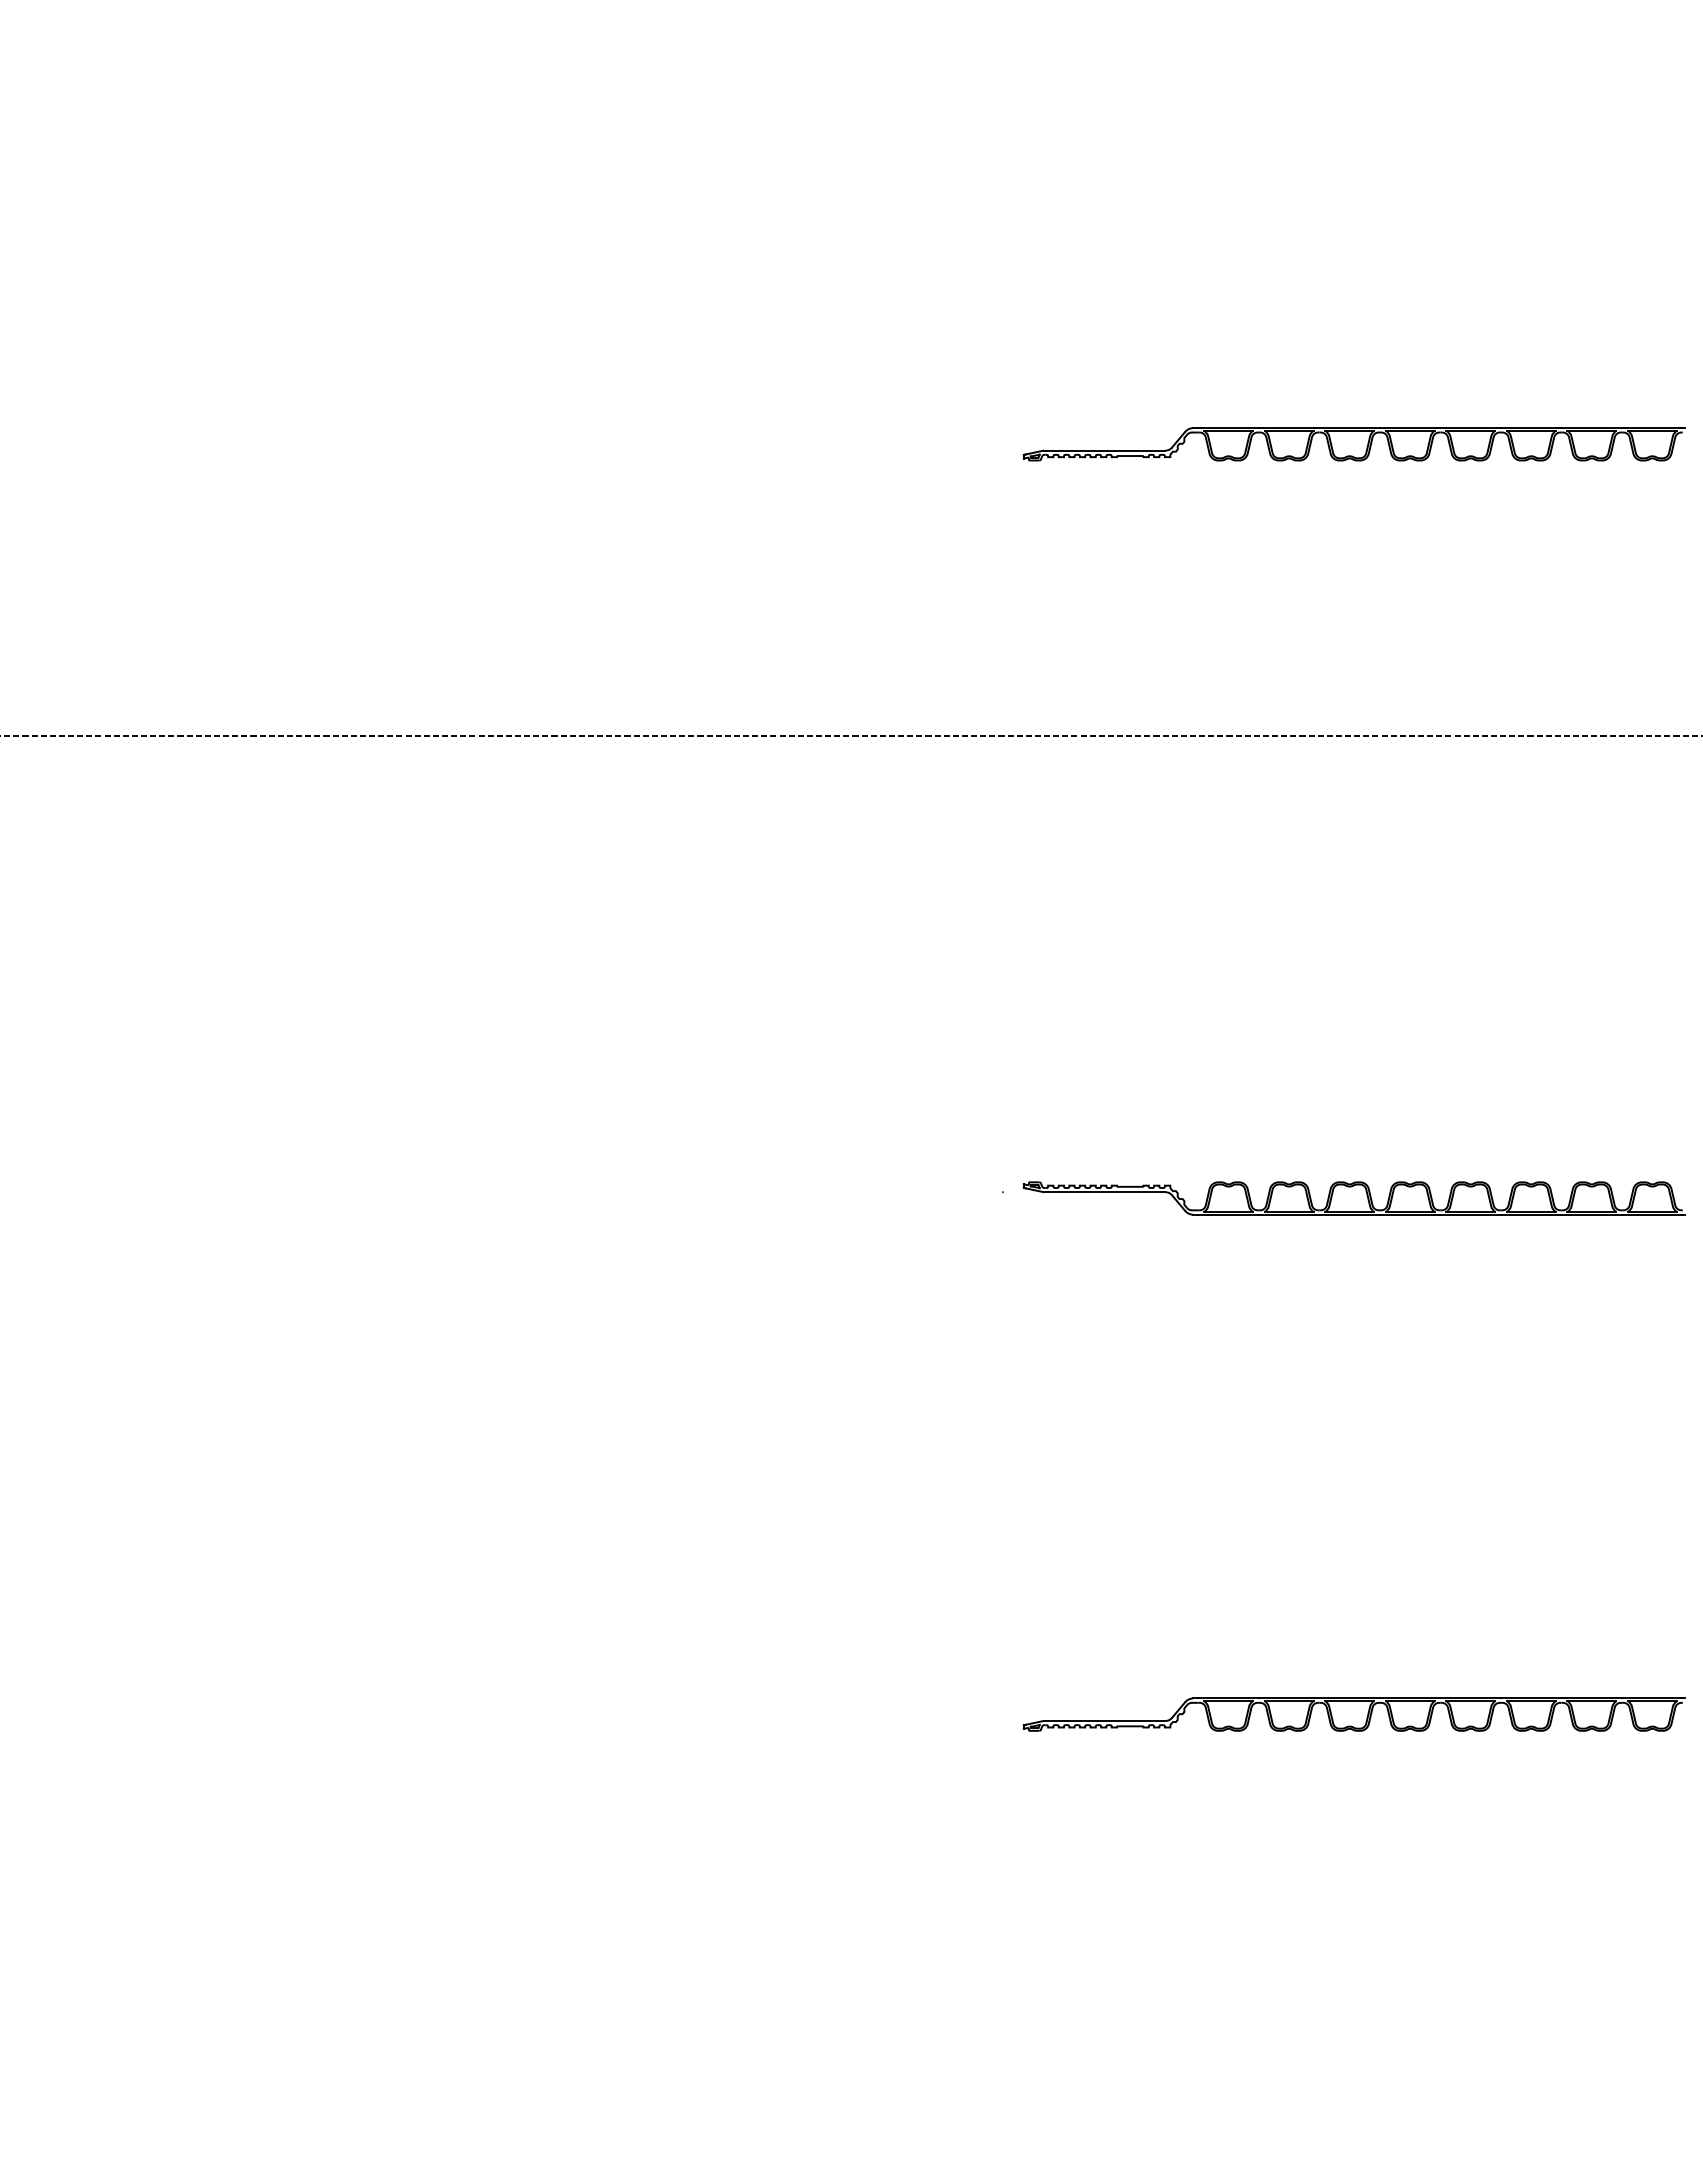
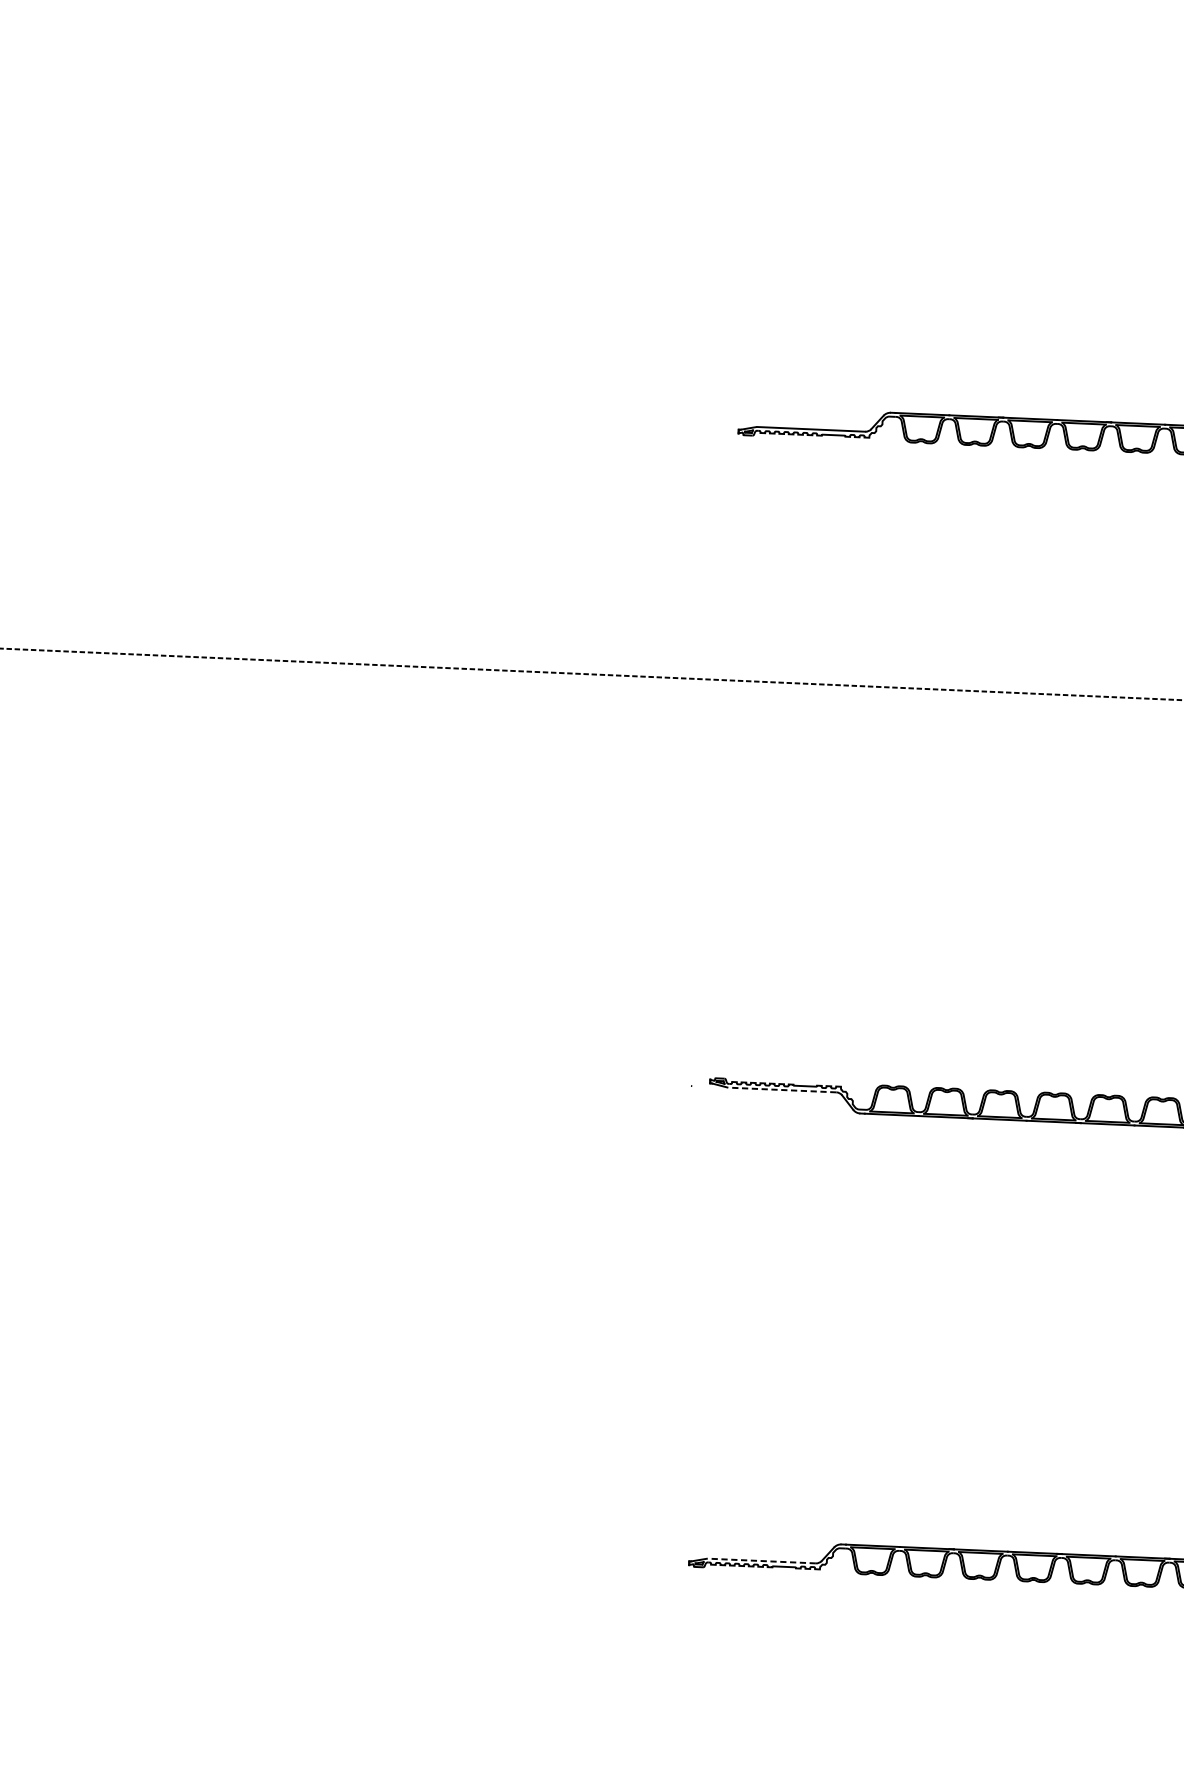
line: (1104, 1192) -> (782, 1090), solid -> dashed
line: (1104, 1720) -> (761, 1560), solid -> dashed

